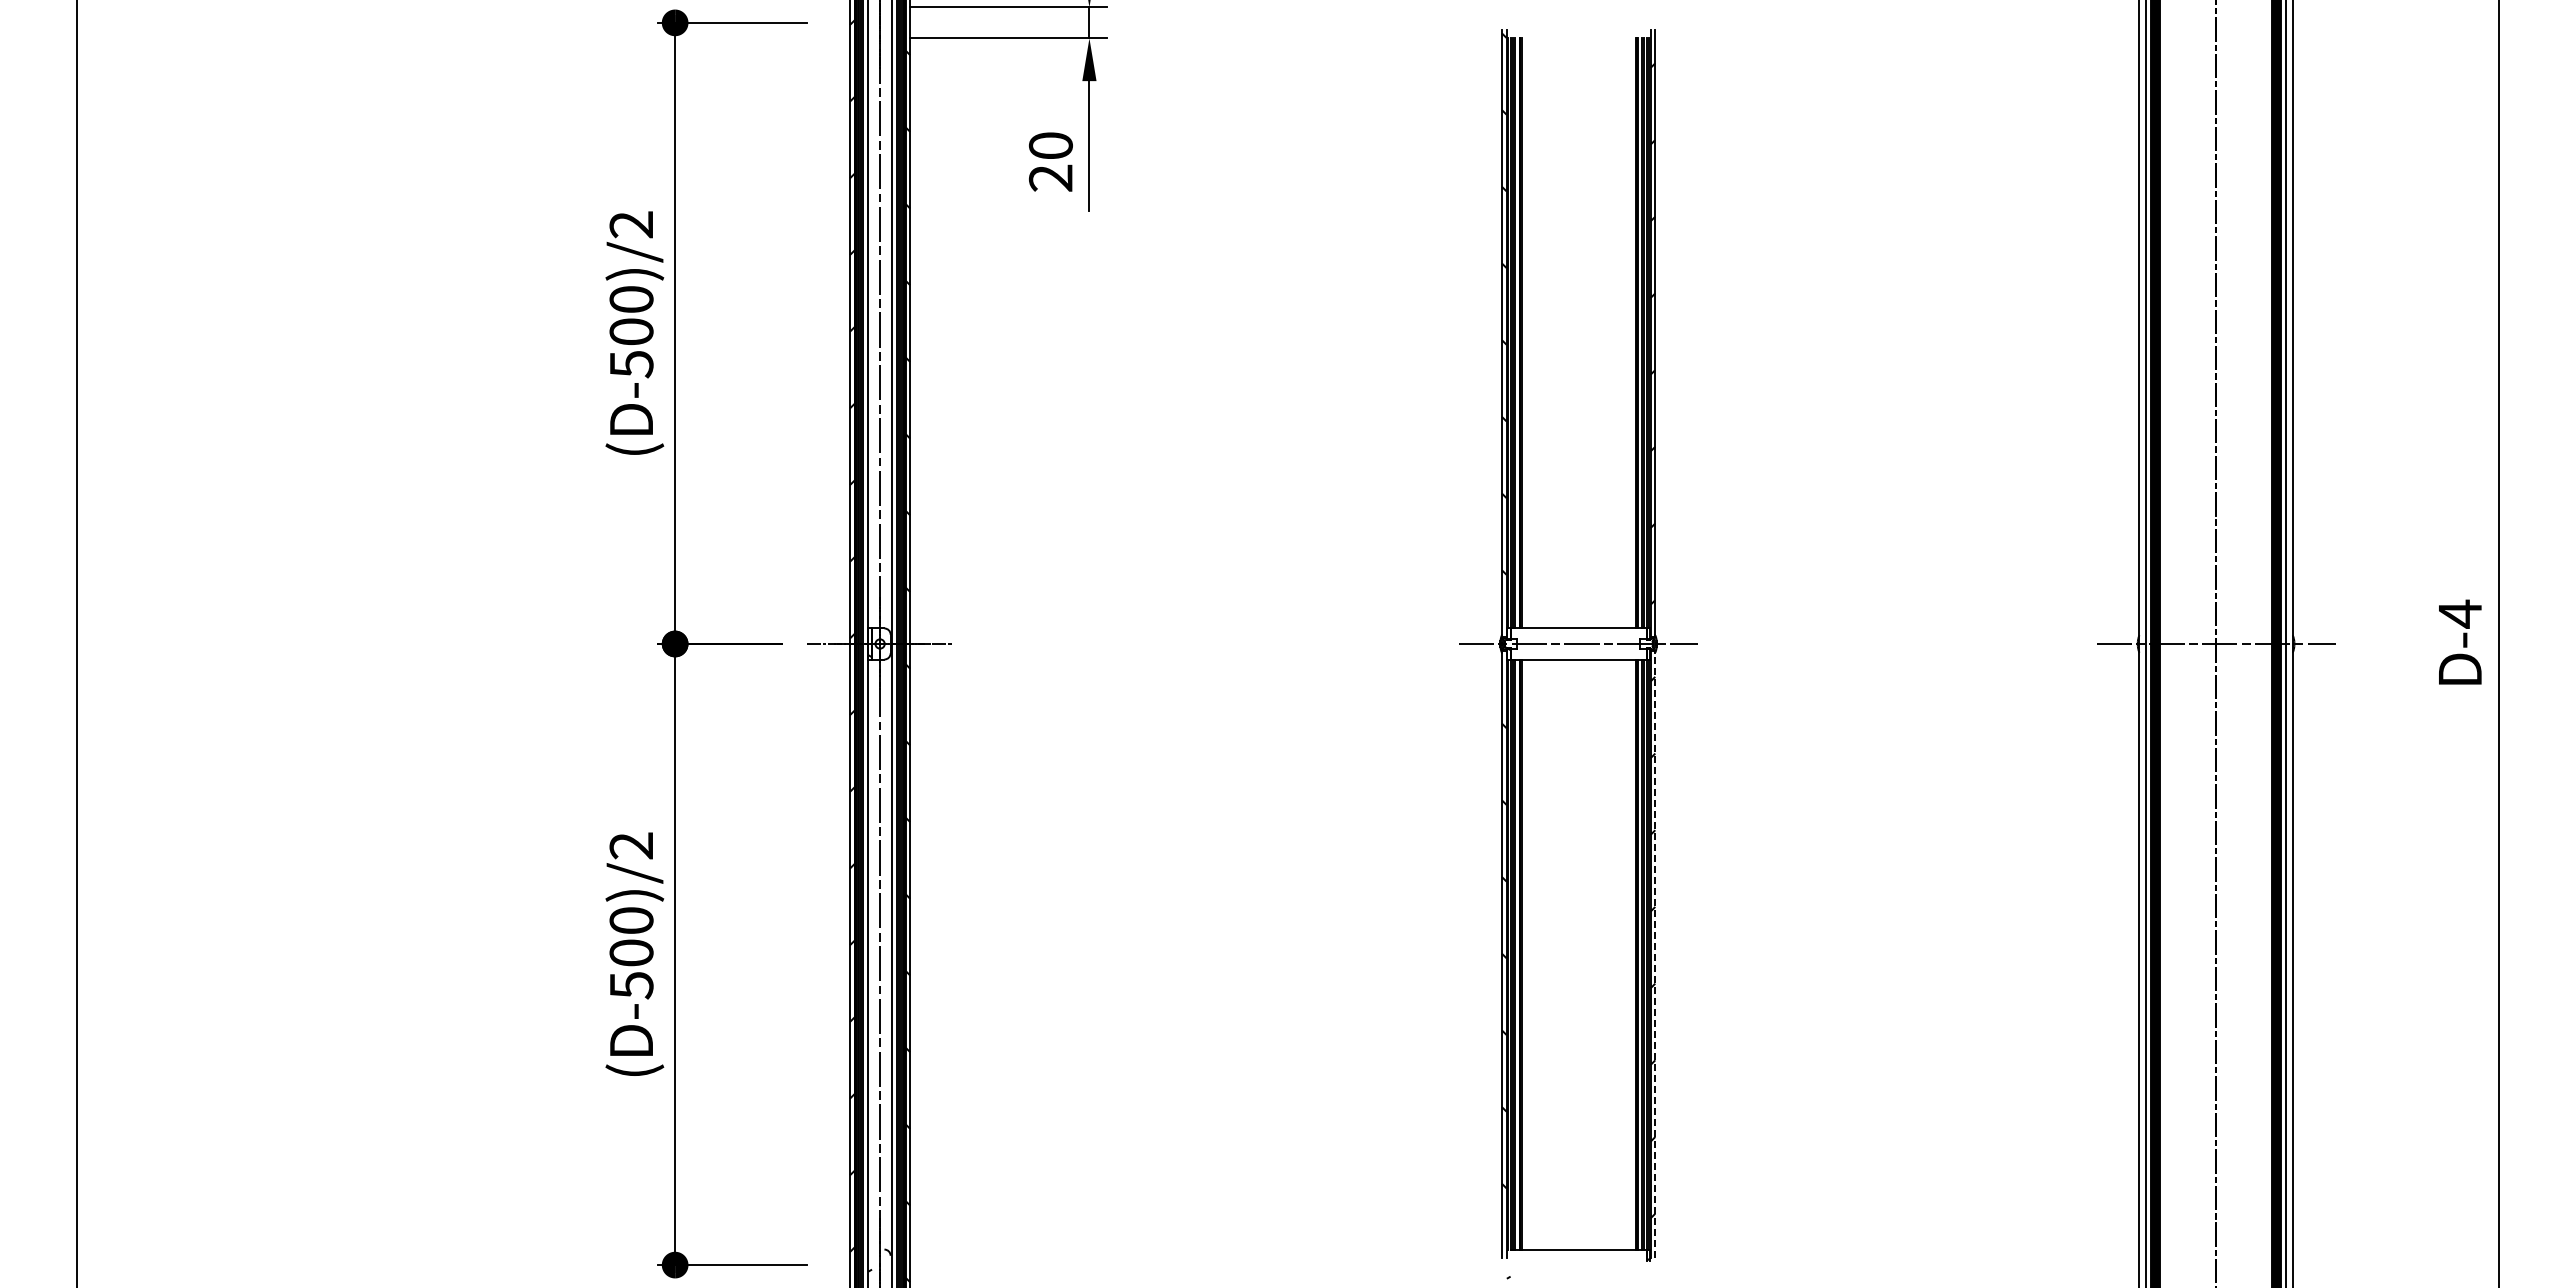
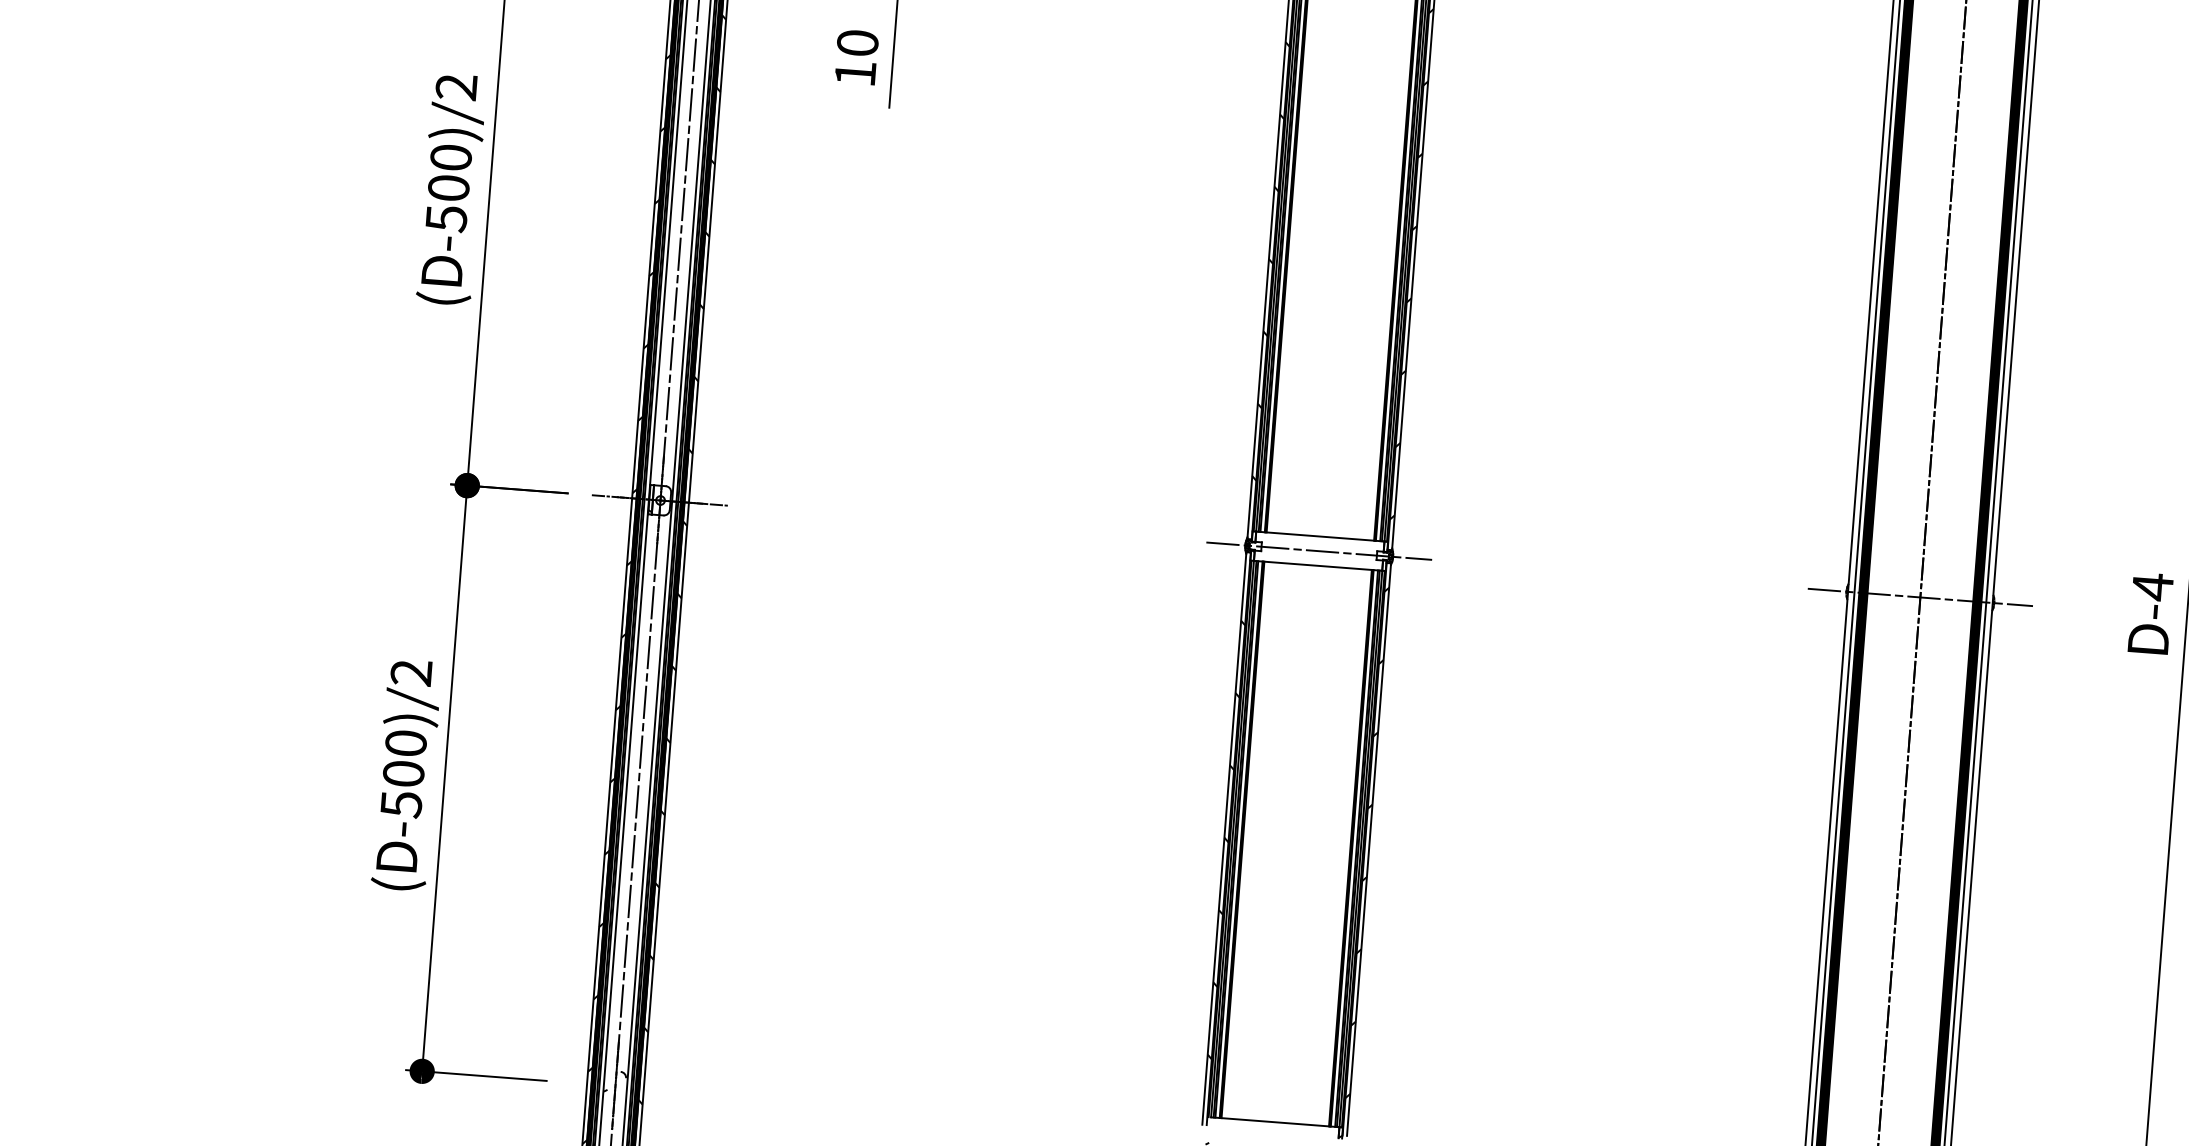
text: (1050, 177) -> (855, 72), 20 -> 10
line: (1655, 954) -> (1369, 849), dashed -> solid

